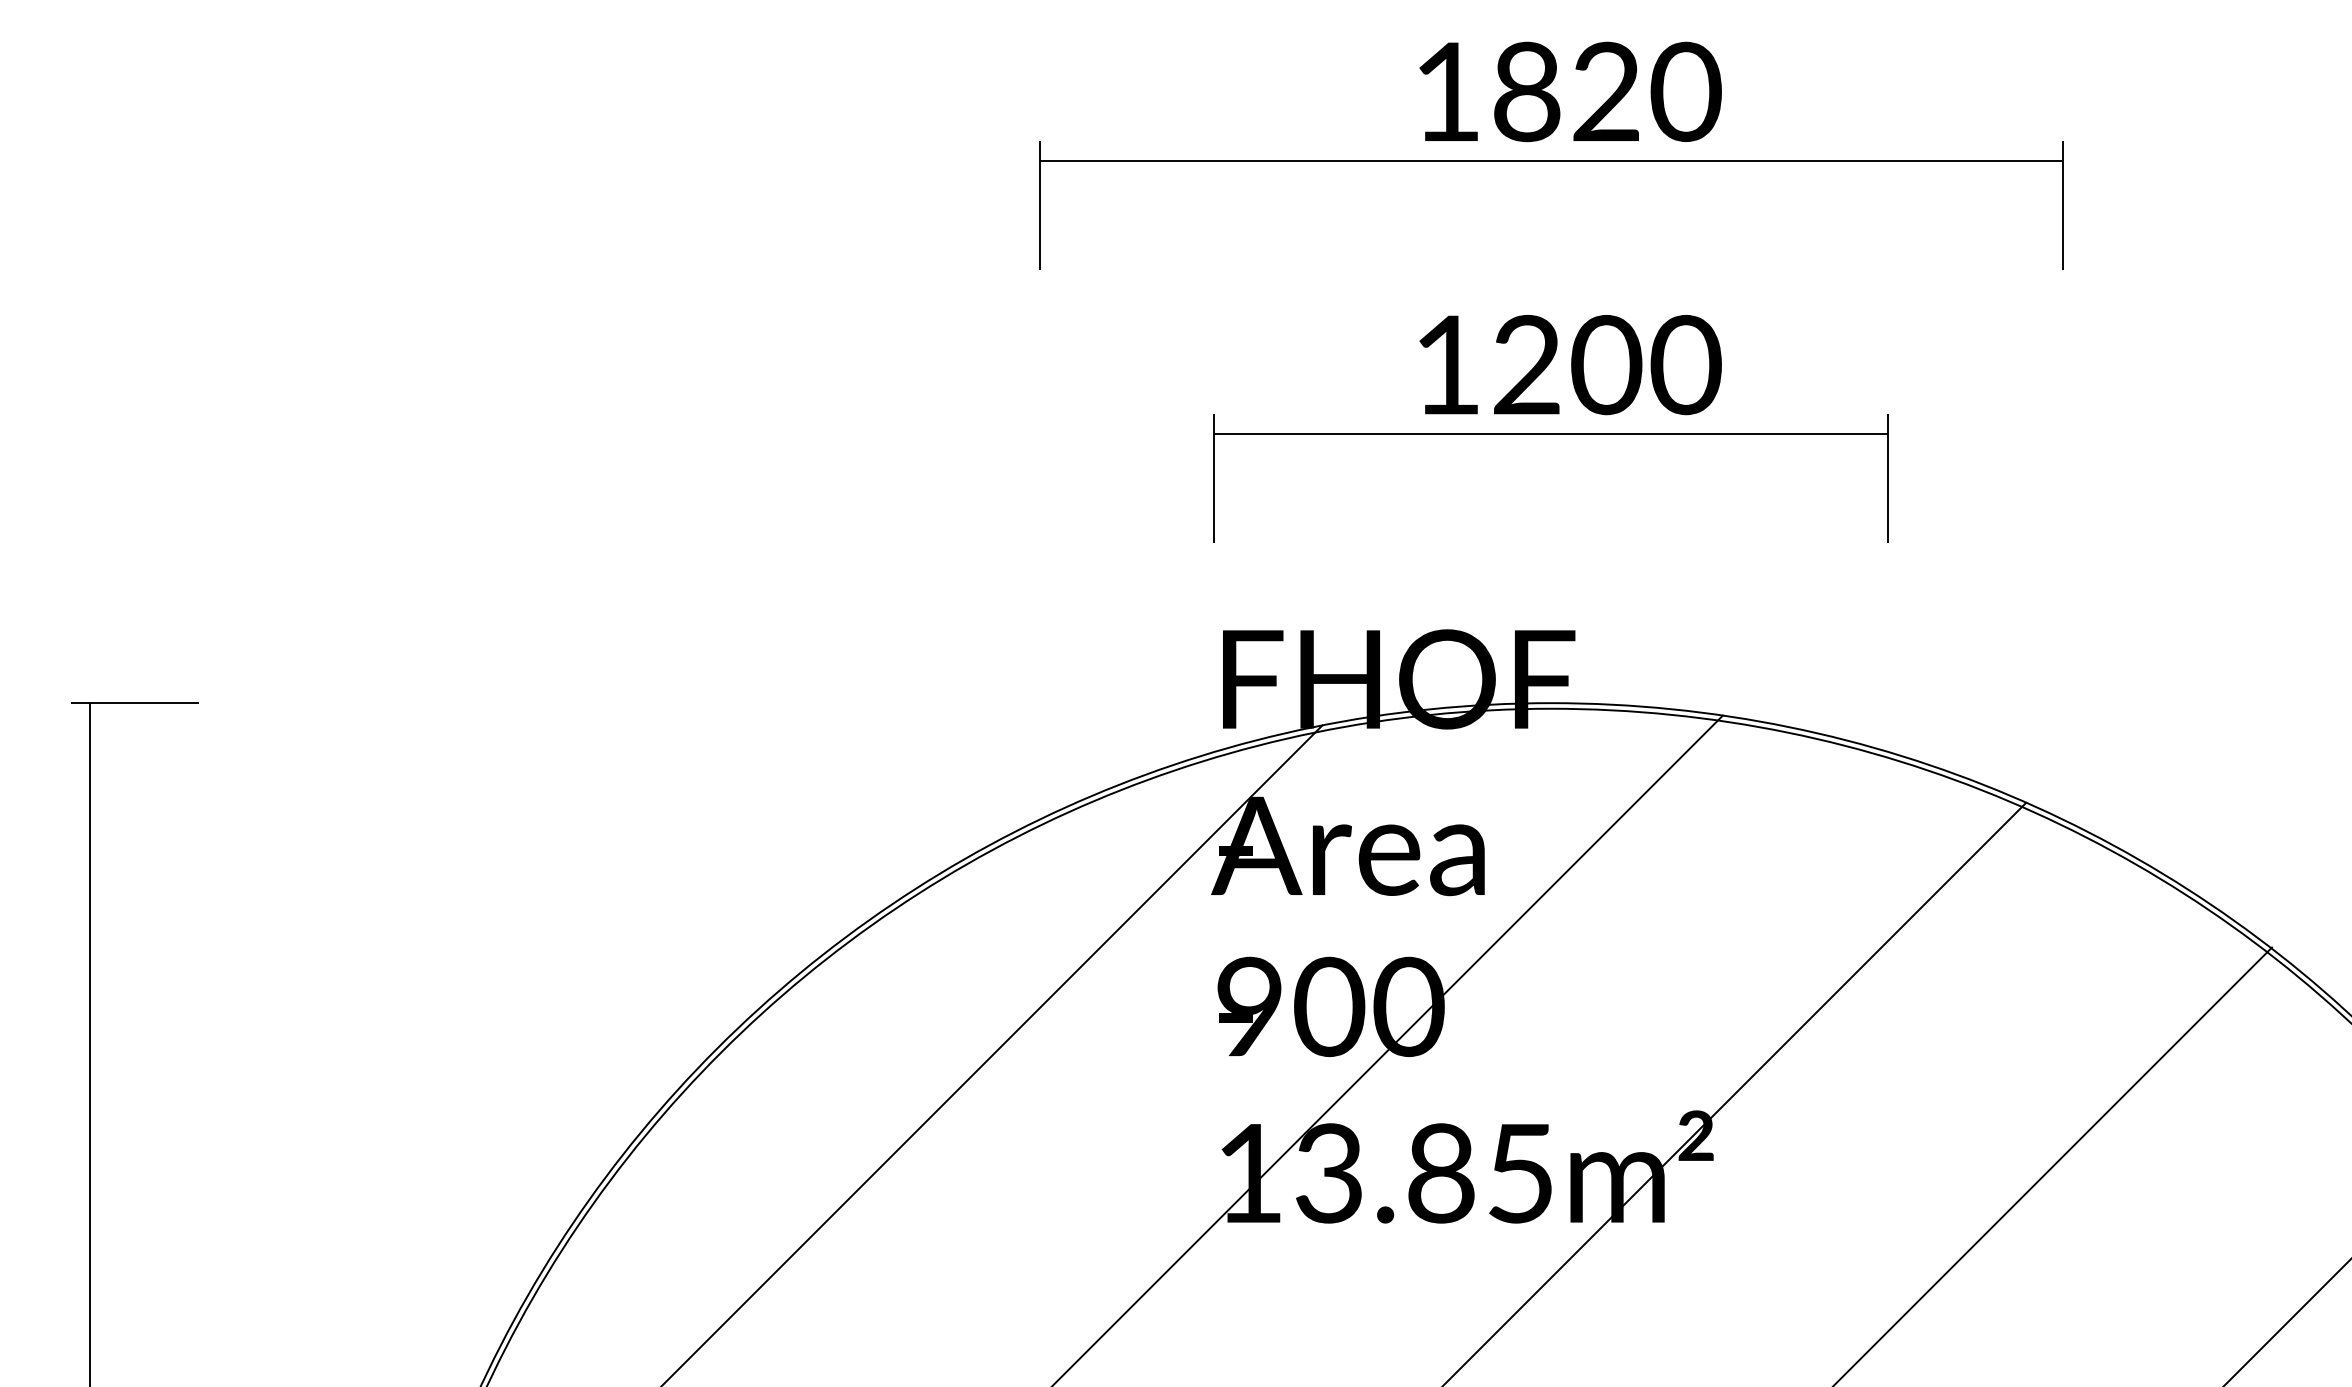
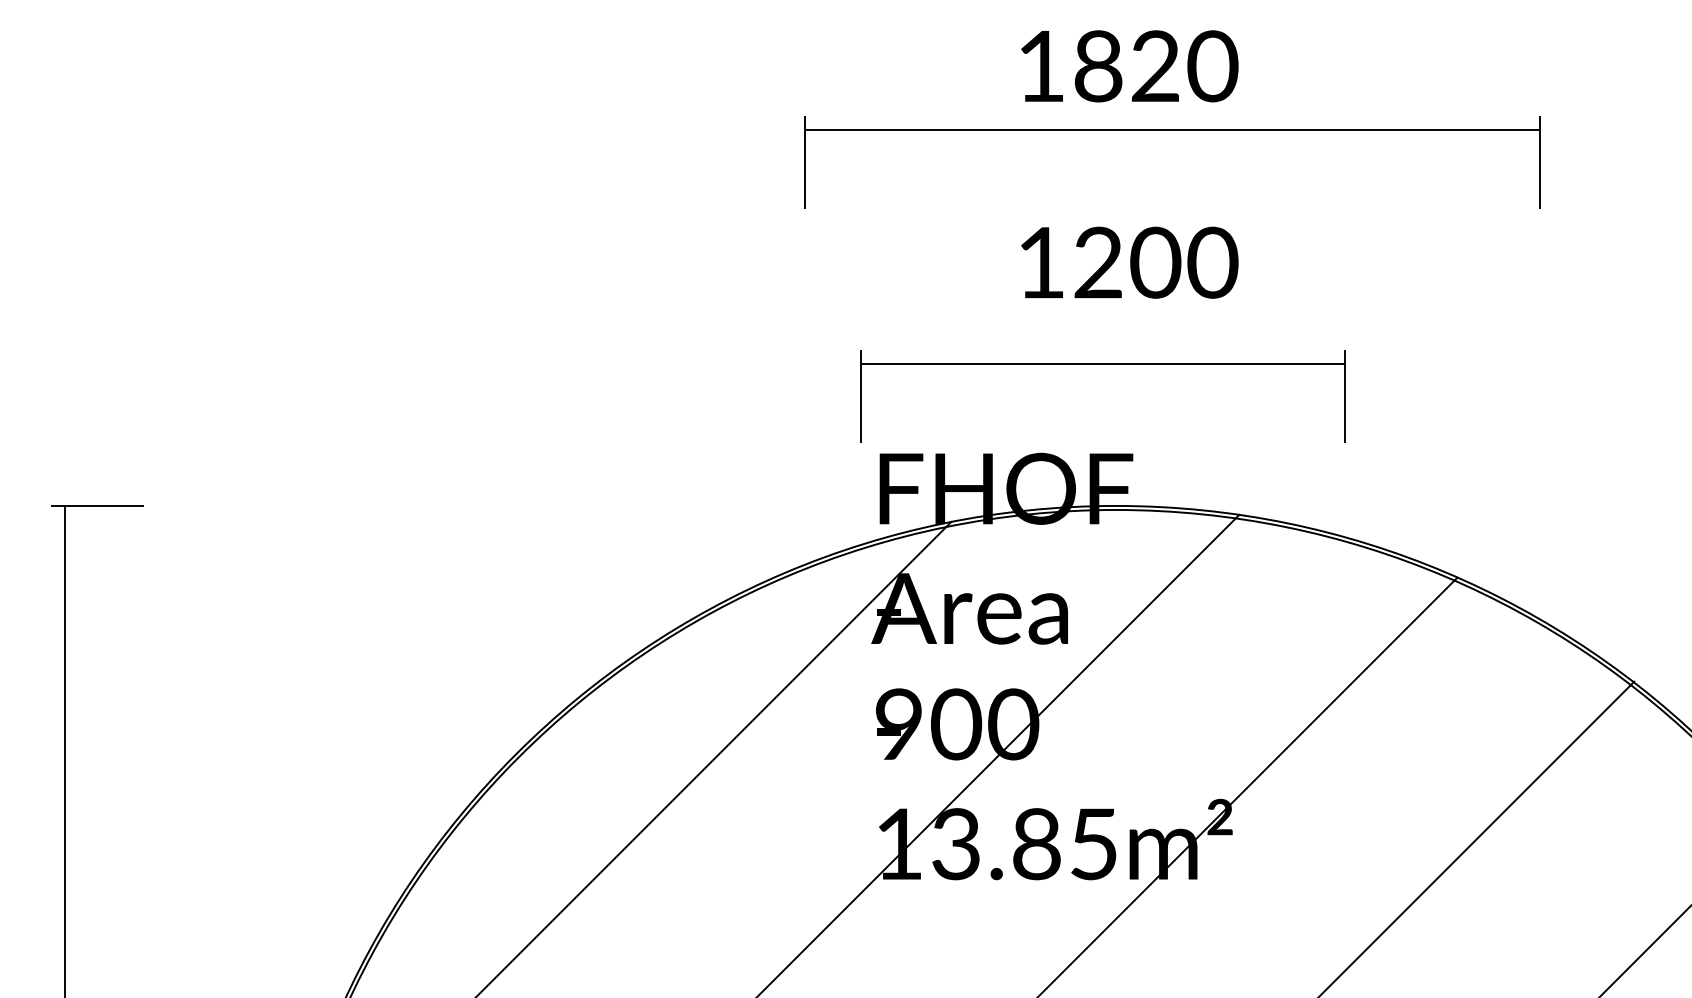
part: (1551, 161) -> (1172, 130), moved
part: (1550, 434) -> (1102, 364), moved

